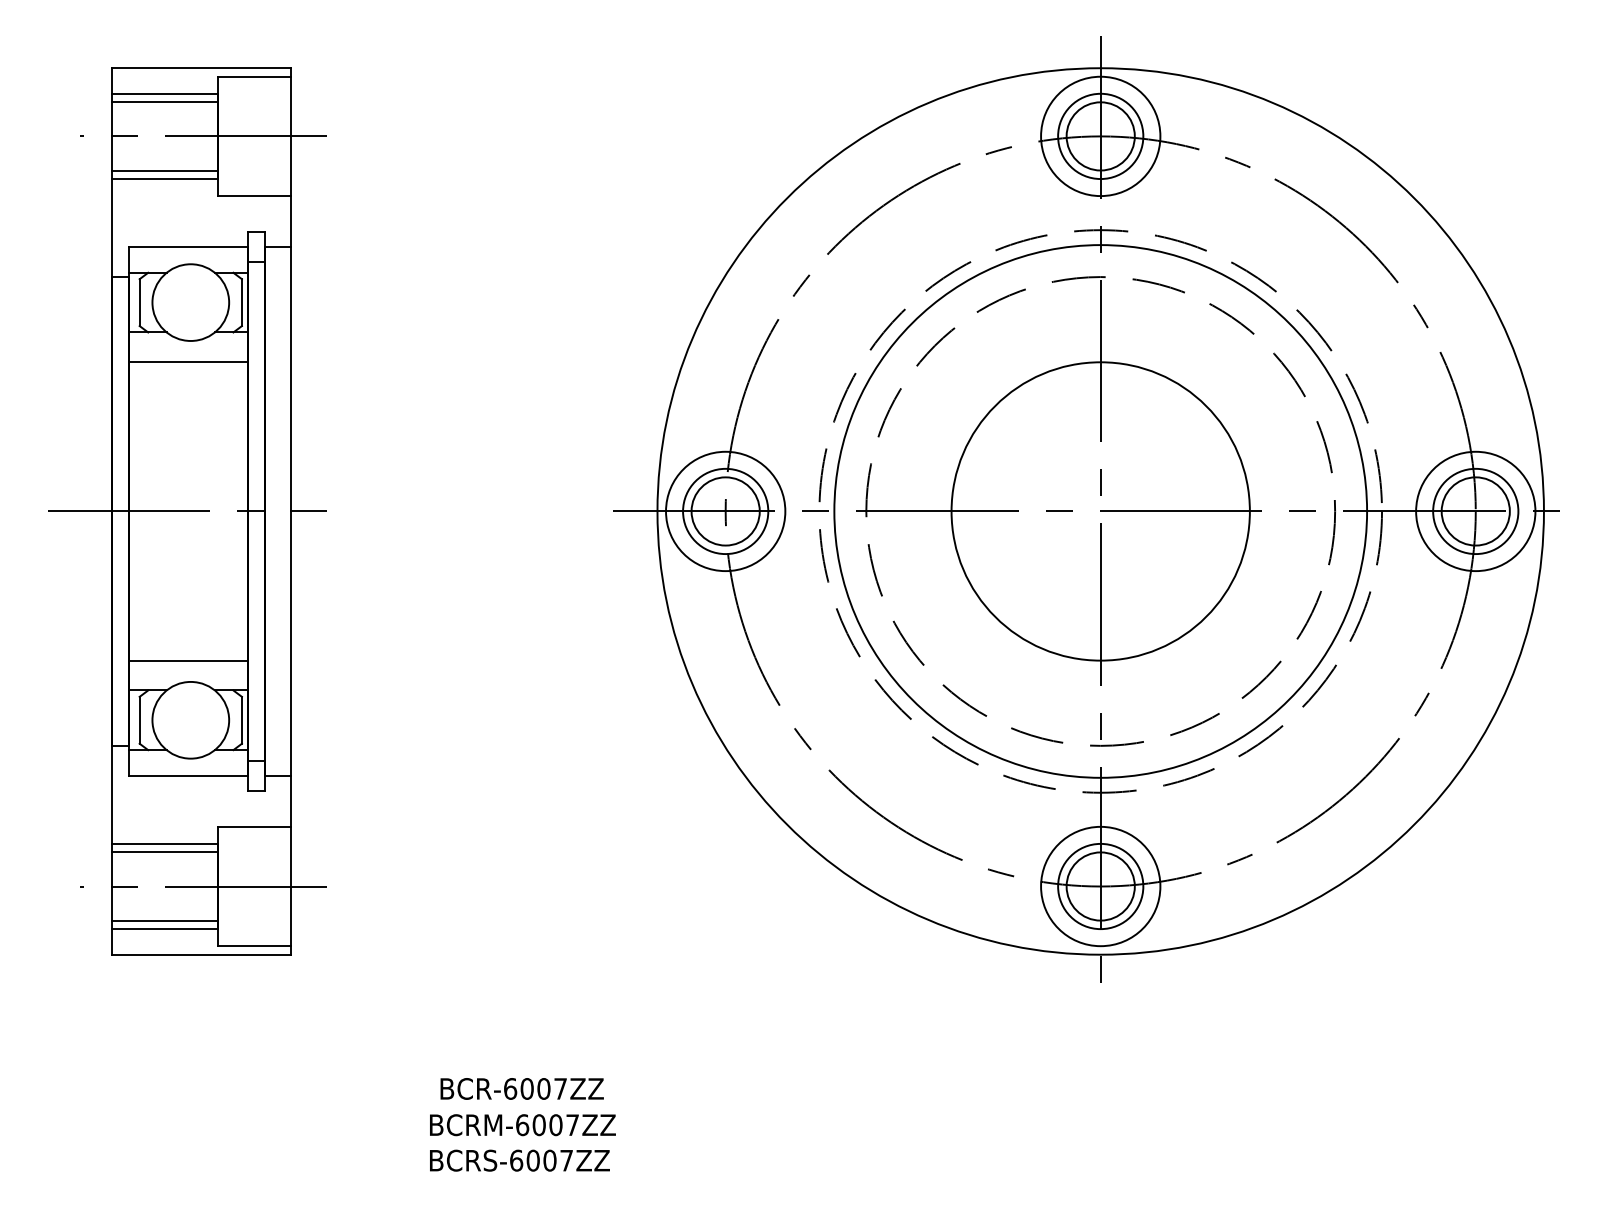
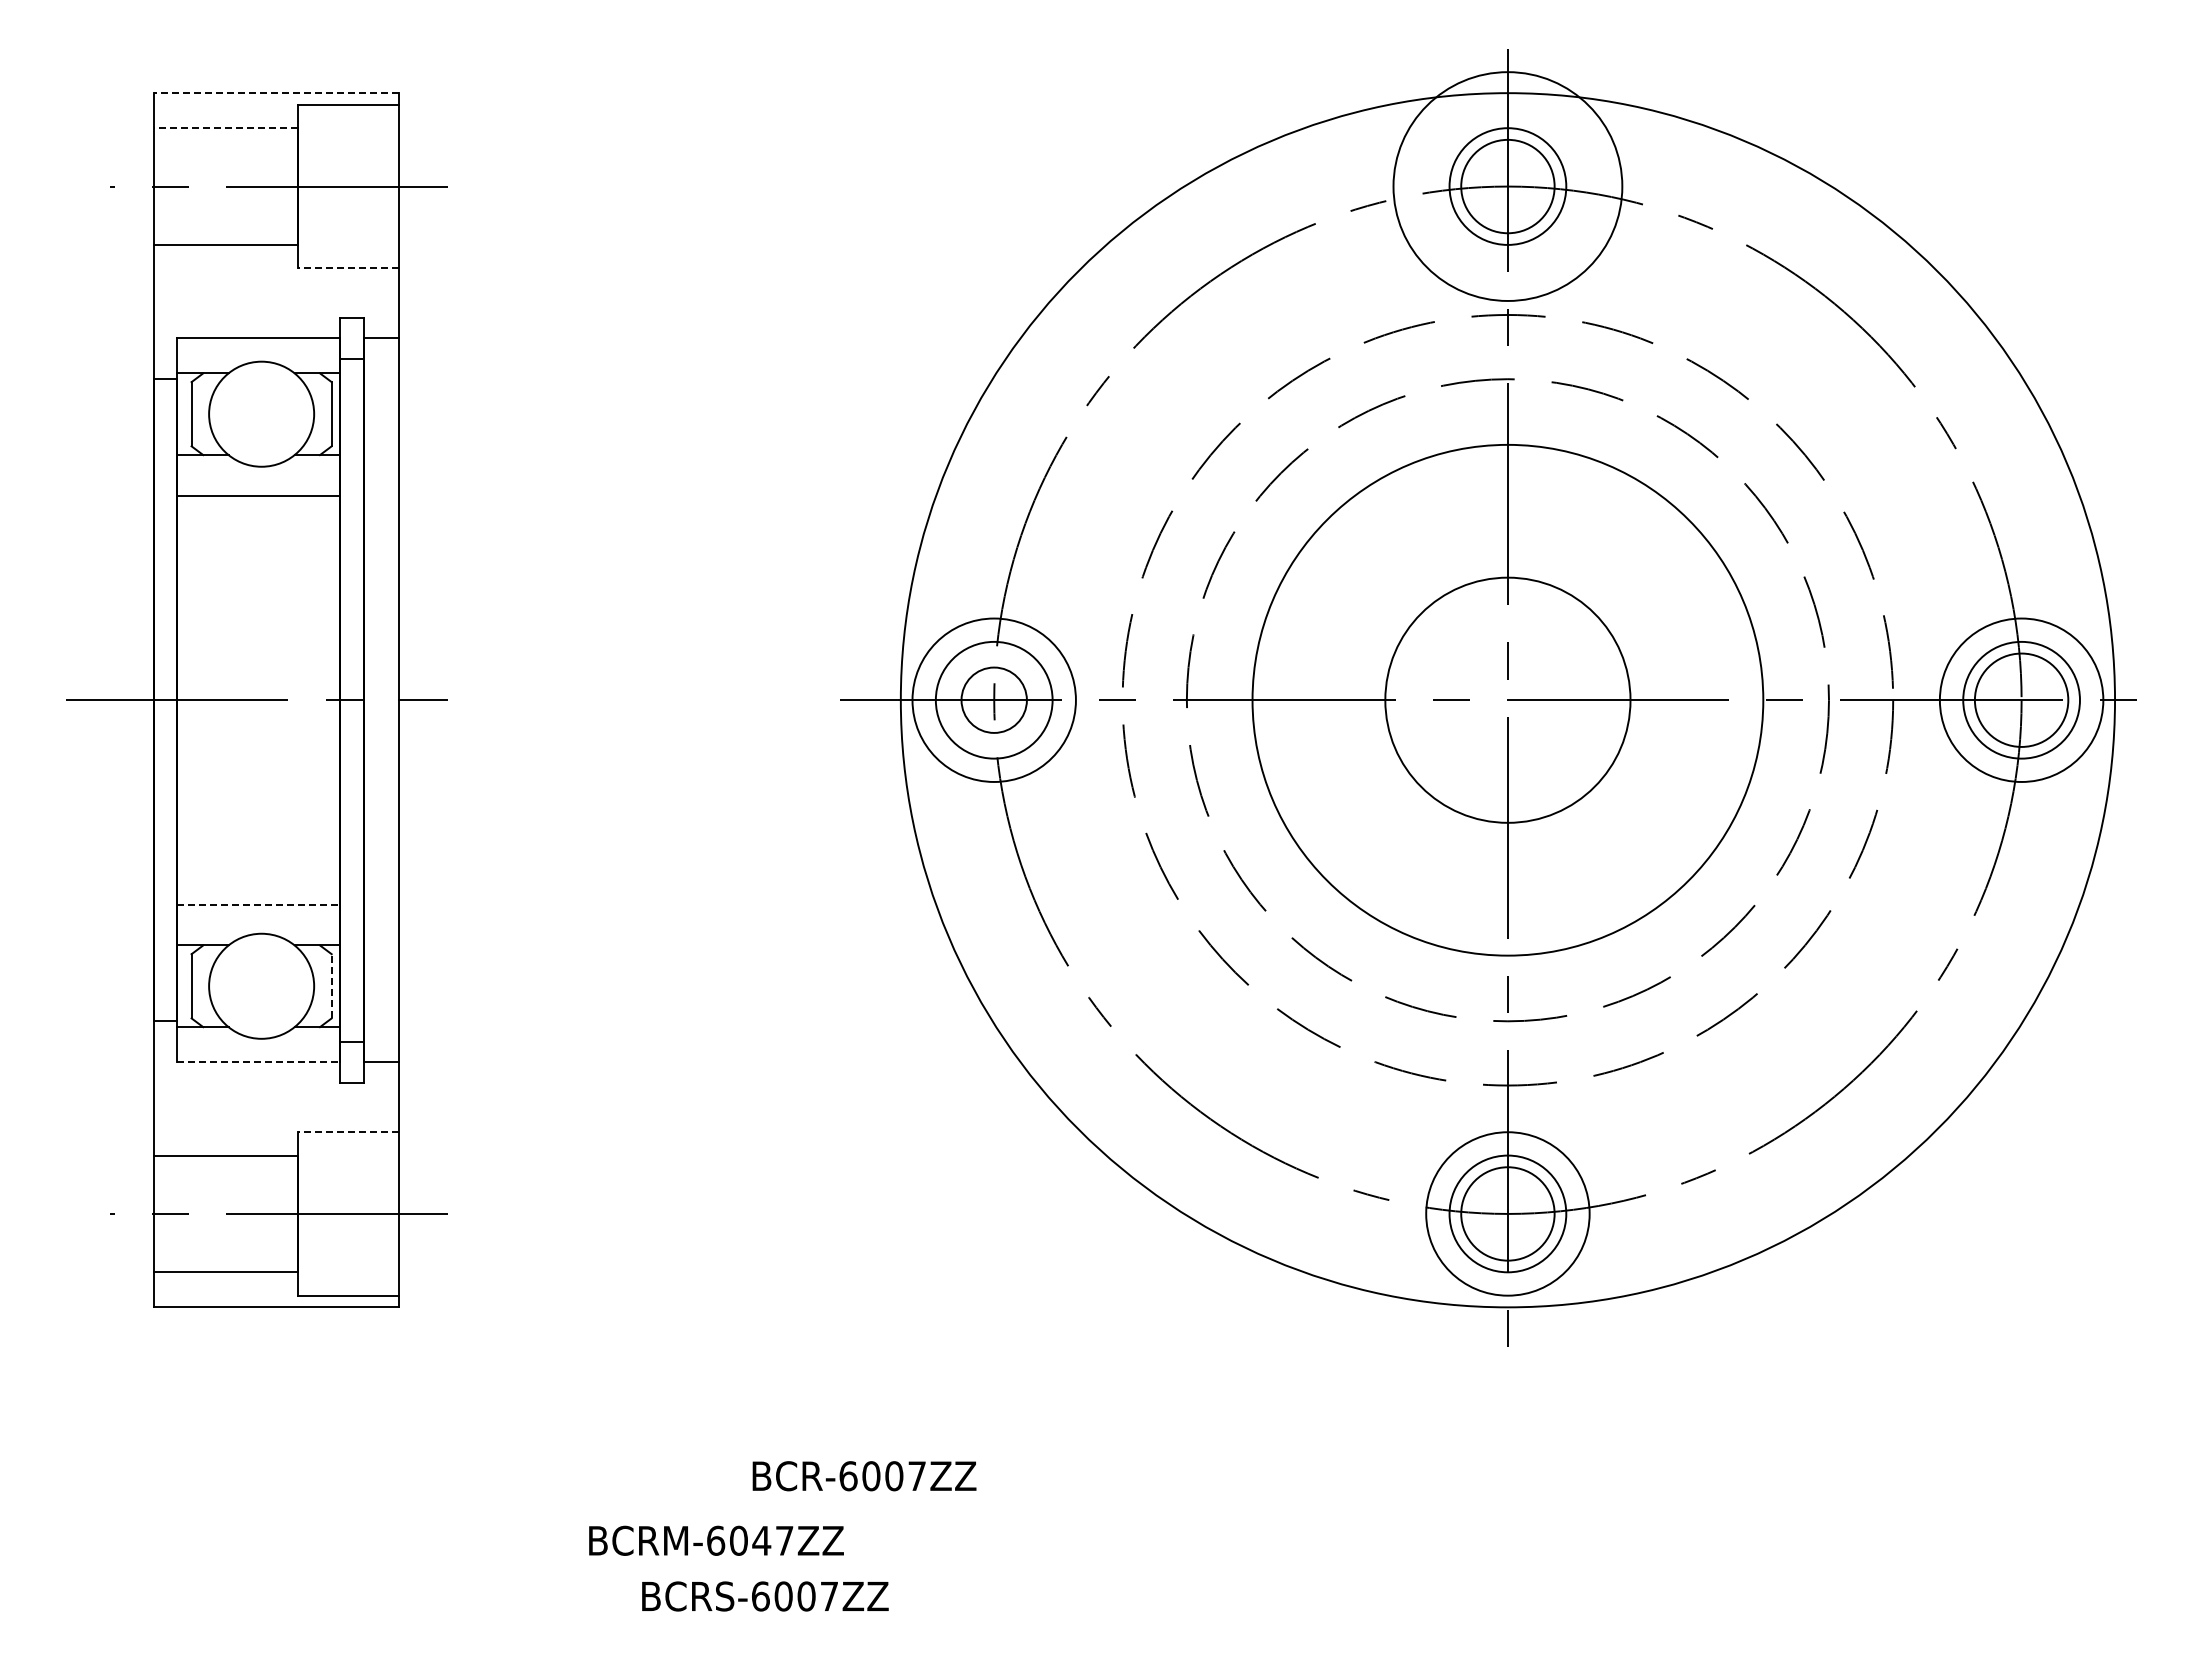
line: (201, 68) -> (276, 93), solid -> dashed
line: (164, 94) -> (225, 128), solid -> dashed
line: (164, 102) -> (225, 139), removed
circle: (1100, 136) -> (1507, 186), size x1.4
line: (164, 170) -> (225, 233), removed
line: (254, 196) -> (348, 268), solid -> dashed
circle: (725, 510) -> (993, 699), size x0.7
circle: (1100, 510) -> (1507, 699), size x0.6
circle: (1100, 511) -> (1507, 700), size x0.7
line: (188, 660) -> (258, 904), solid -> dashed
line: (241, 719) -> (331, 985), solid -> dashed
line: (188, 775) -> (258, 1062), solid -> dashed
line: (254, 827) -> (348, 1132), solid -> dashed
line: (164, 852) -> (225, 1167), removed
line: (164, 920) -> (225, 1260), removed
text: (522, 1089) -> (864, 1476), moved
text: (555, 1124) -> (761, 1540), BCRM-6007ZZ -> BCRM-6047ZZ
text: (519, 1160) -> (765, 1596), moved

